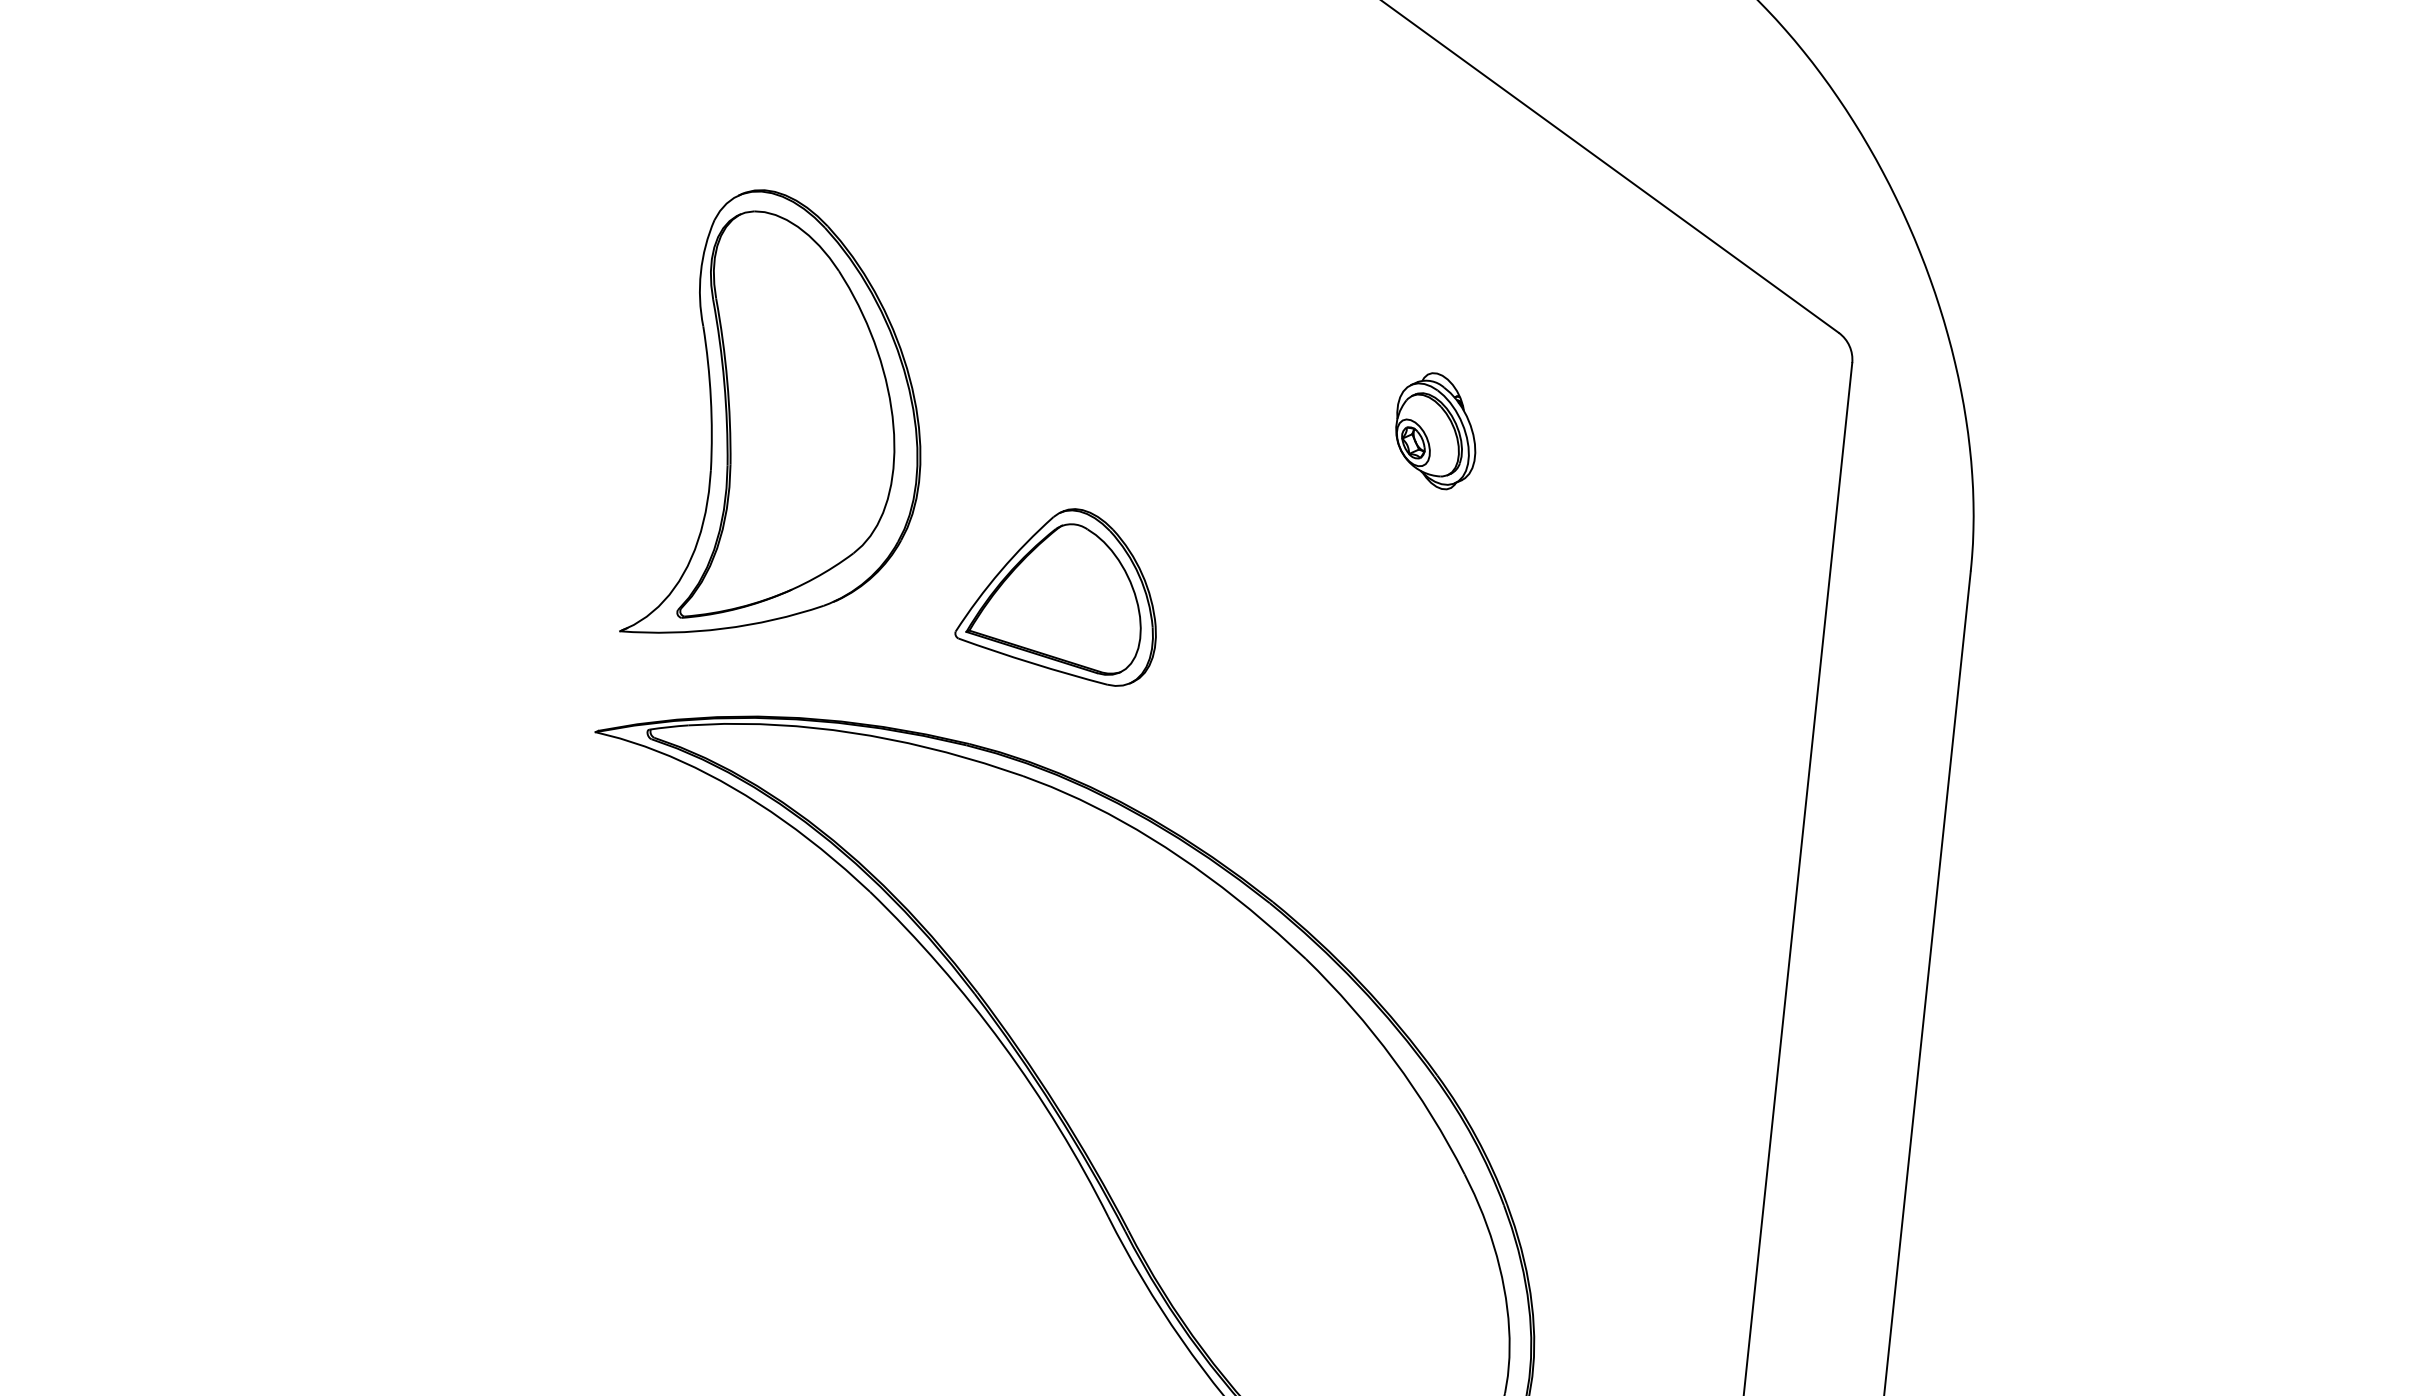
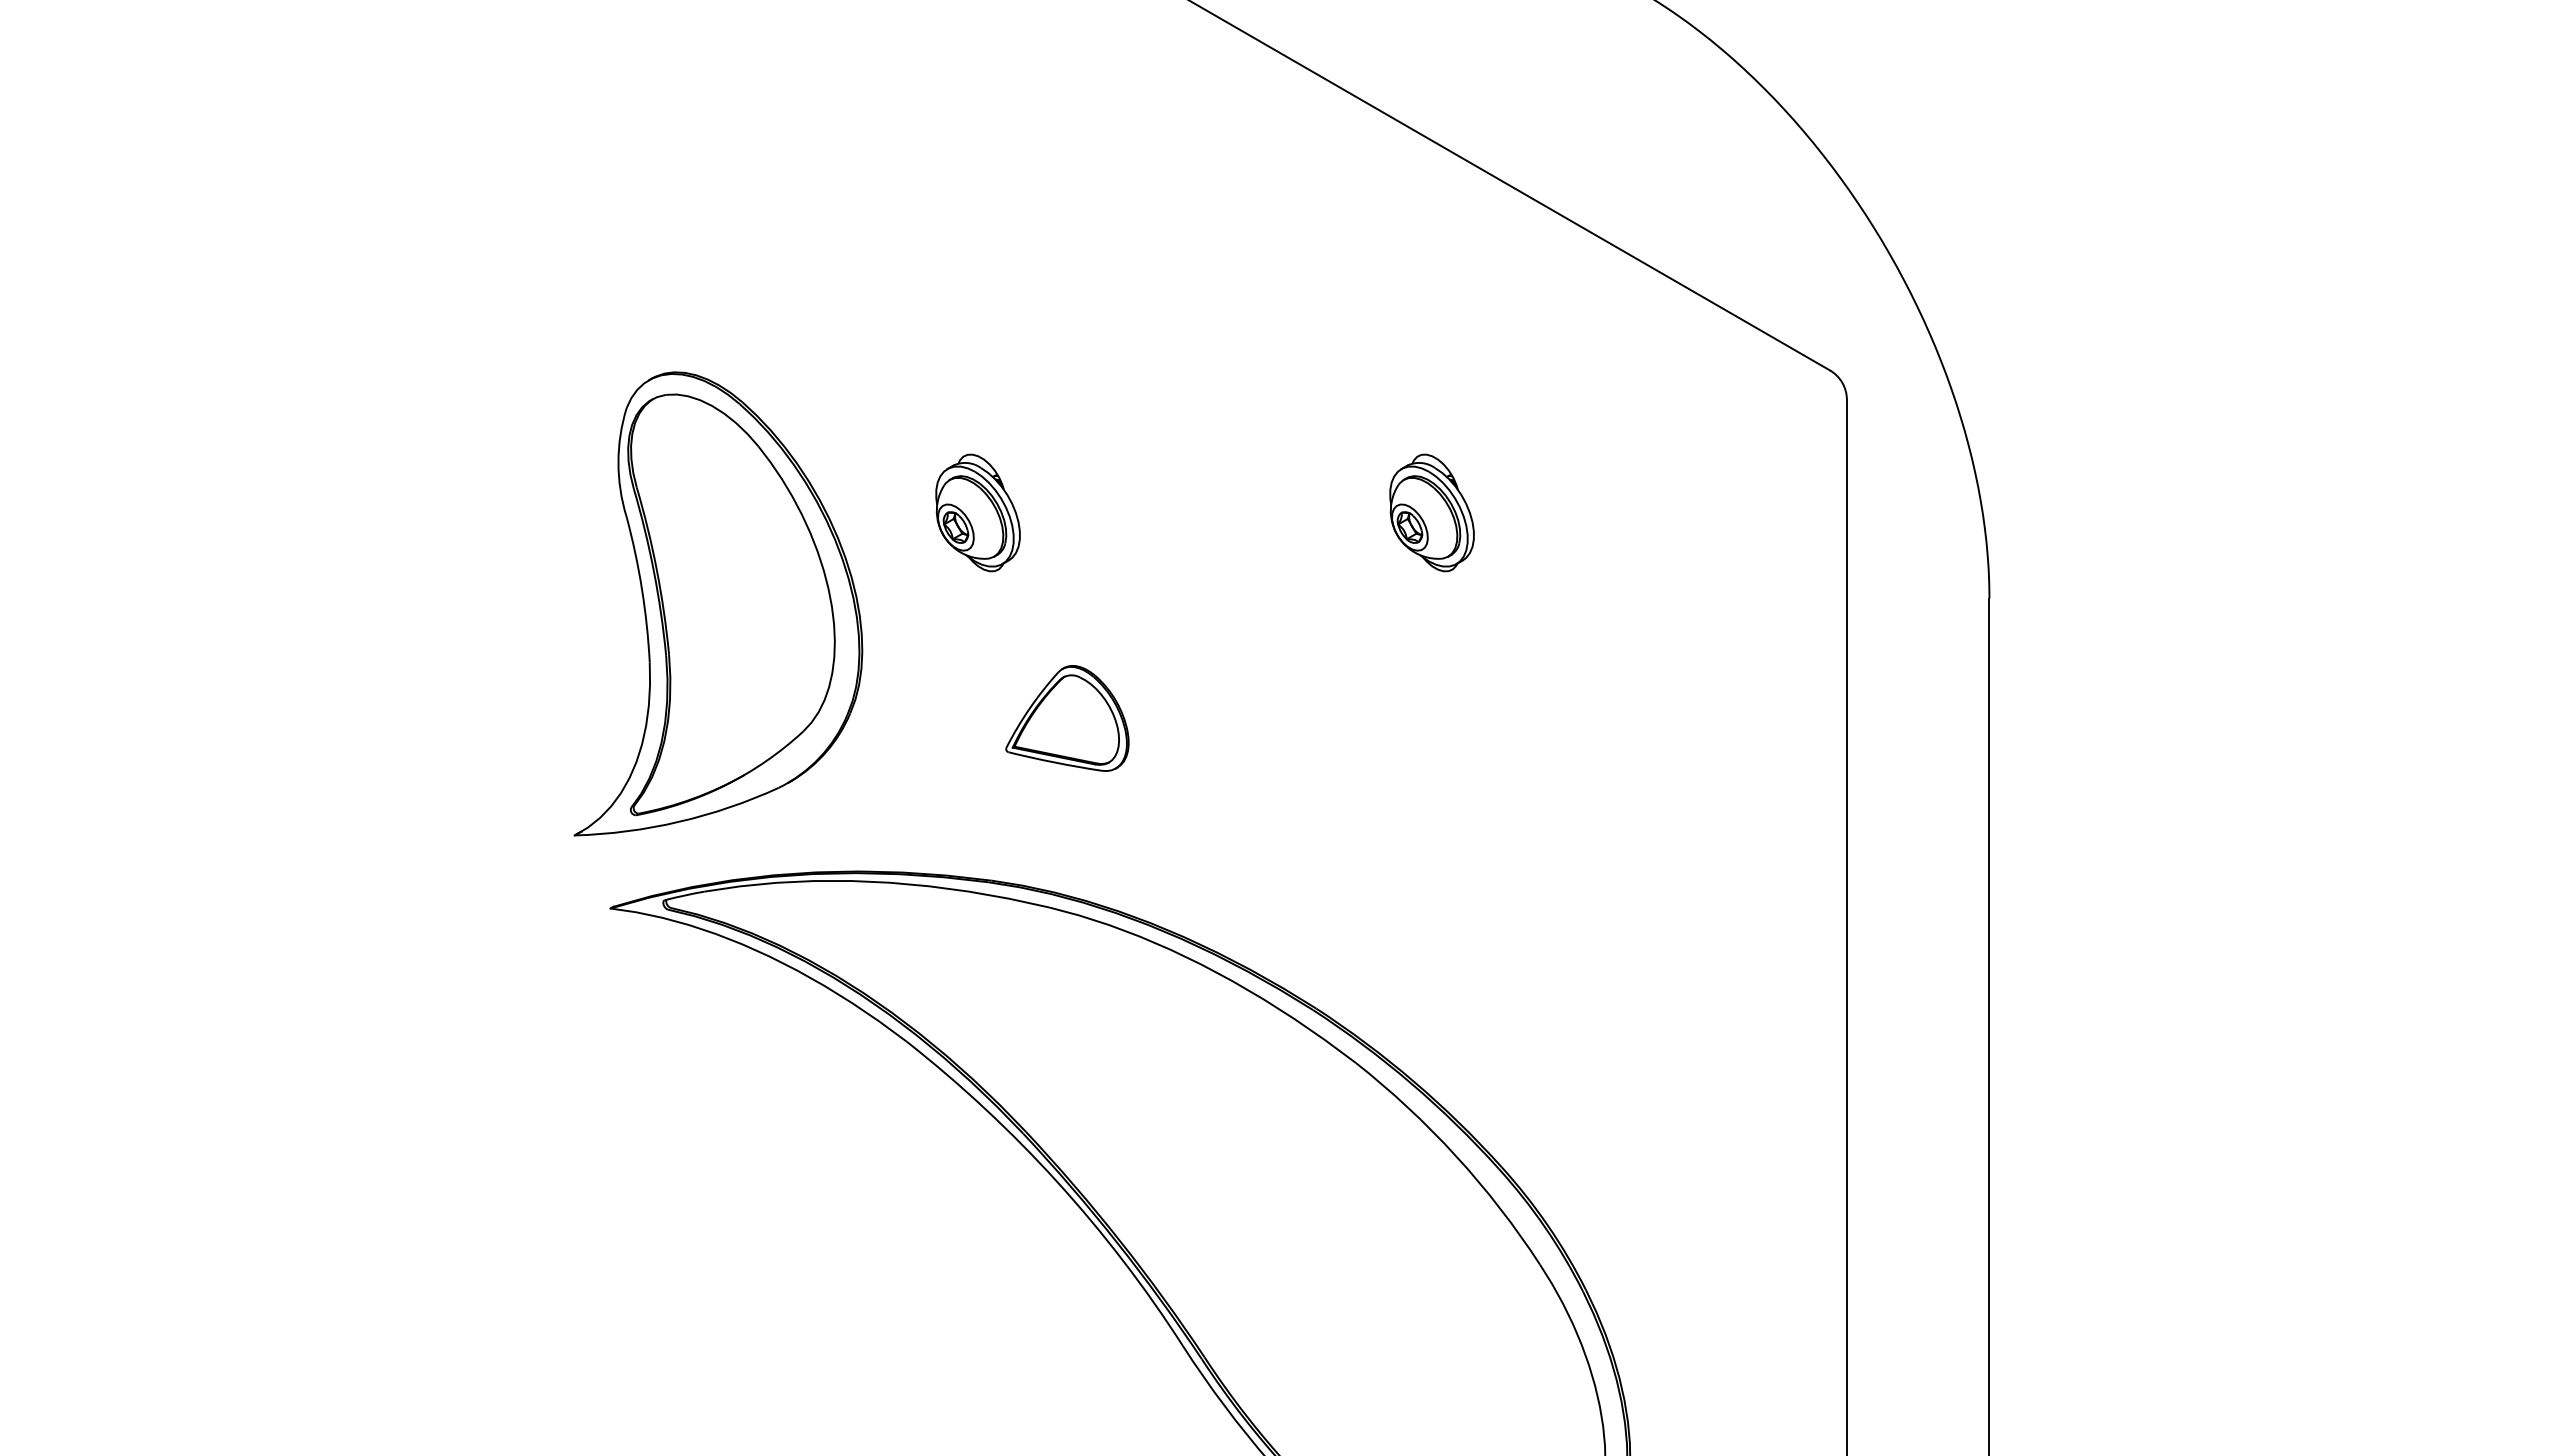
part: (993, 383) -> (977, 512), added
part: (783, 420) -> (718, 603), moved
part: (1060, 593) -> (1067, 718), size x0.6

